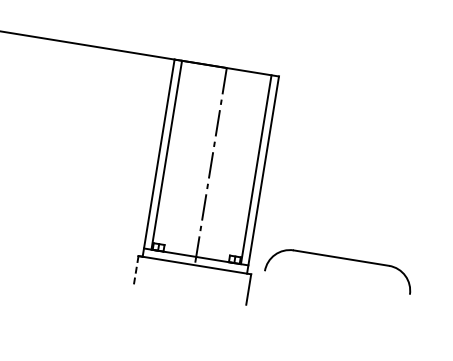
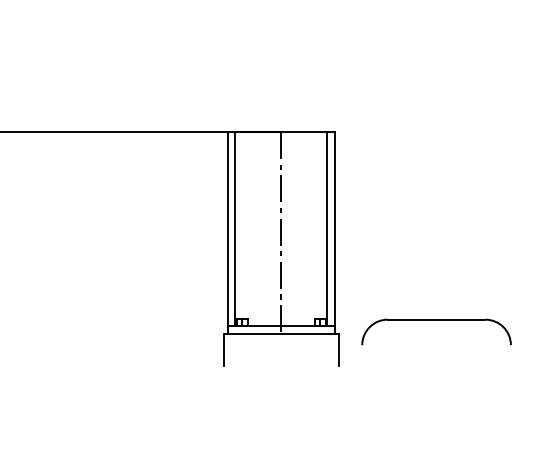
part: (341, 258) -> (436, 320), moved
line: (135, 271) -> (223, 350), dashed -> solid

